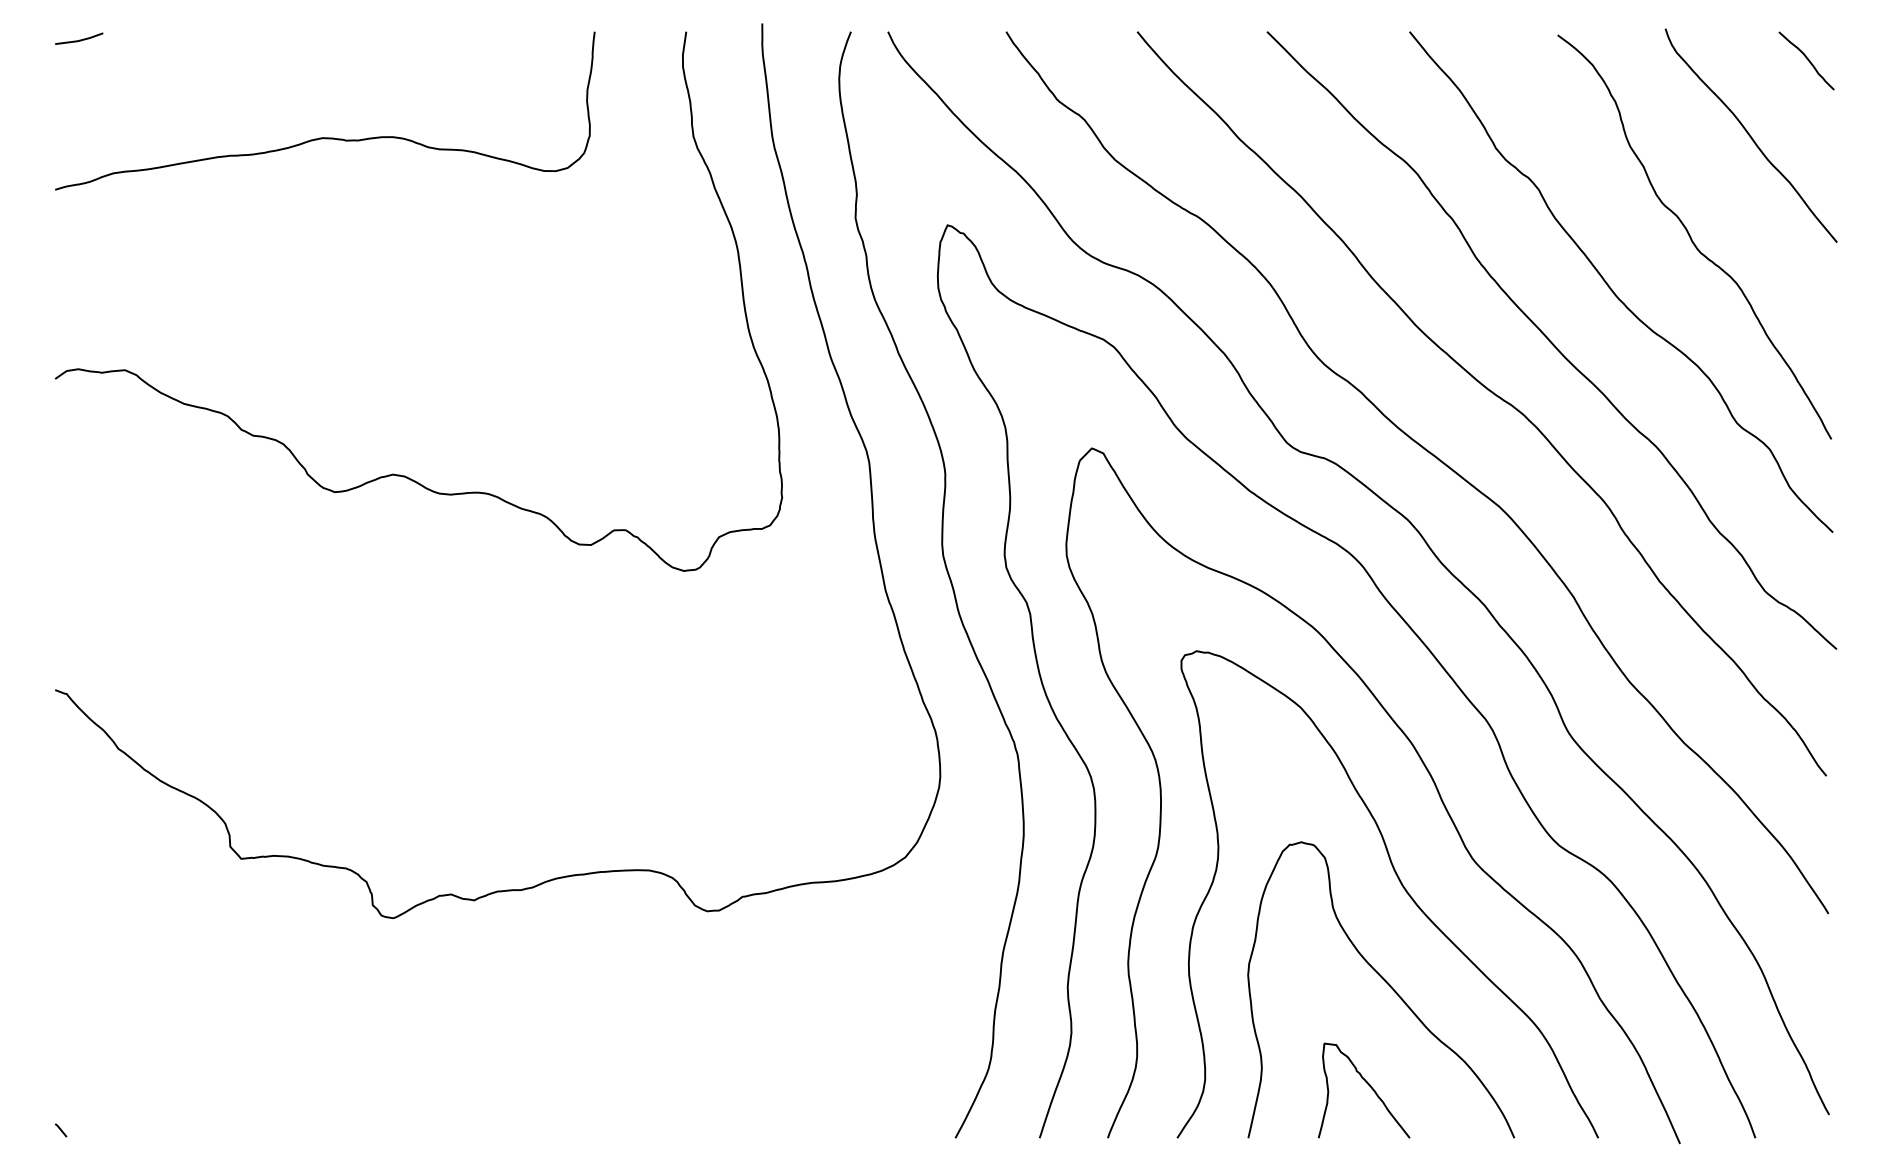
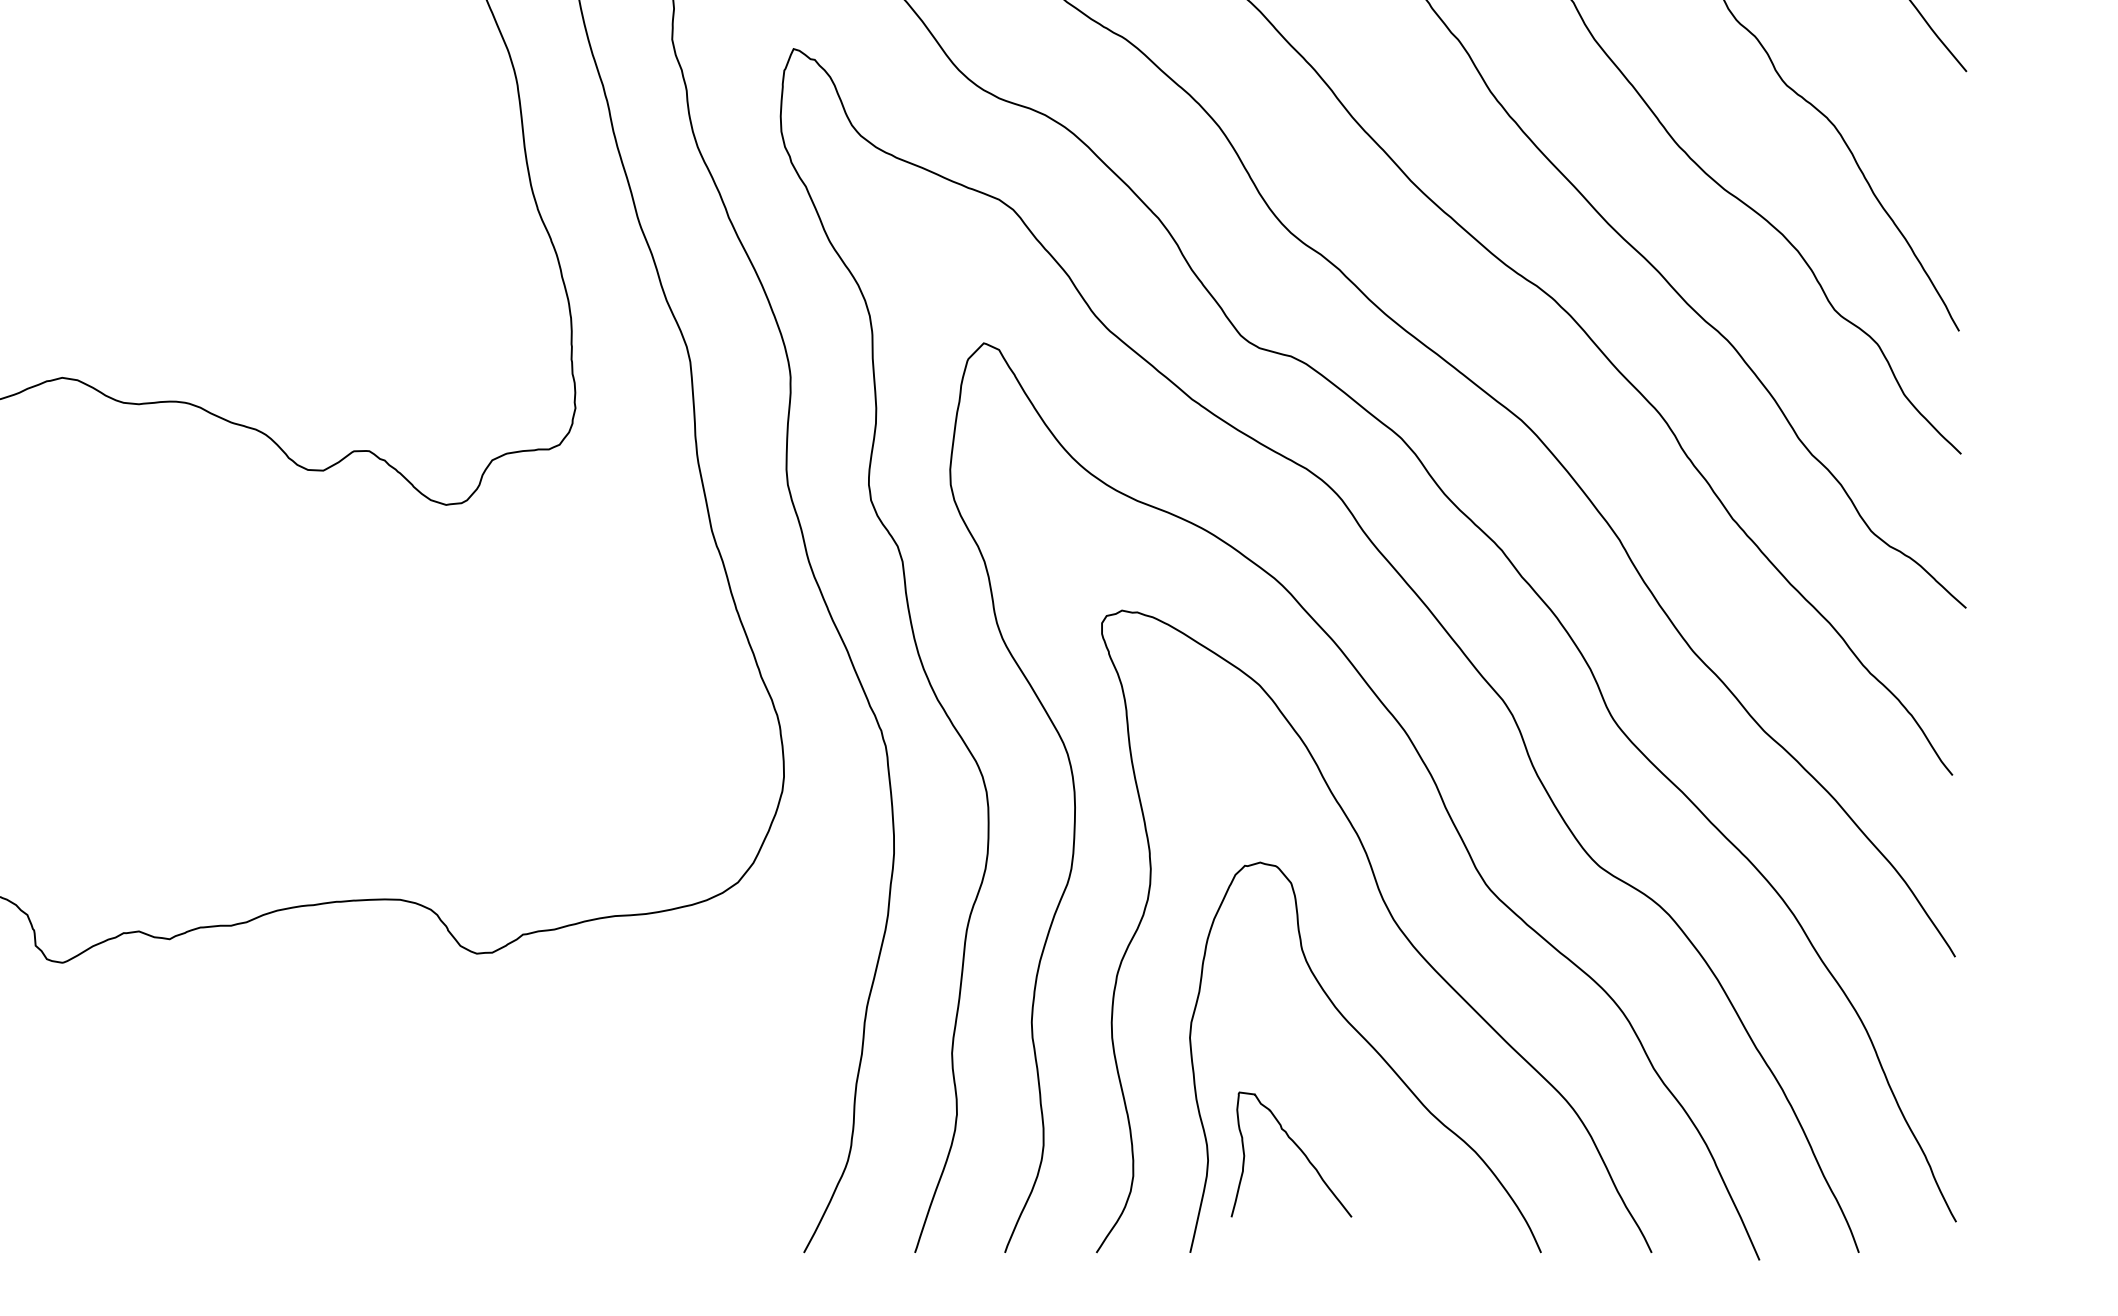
curve: (1368, 1085) -> (1297, 1147), moved

